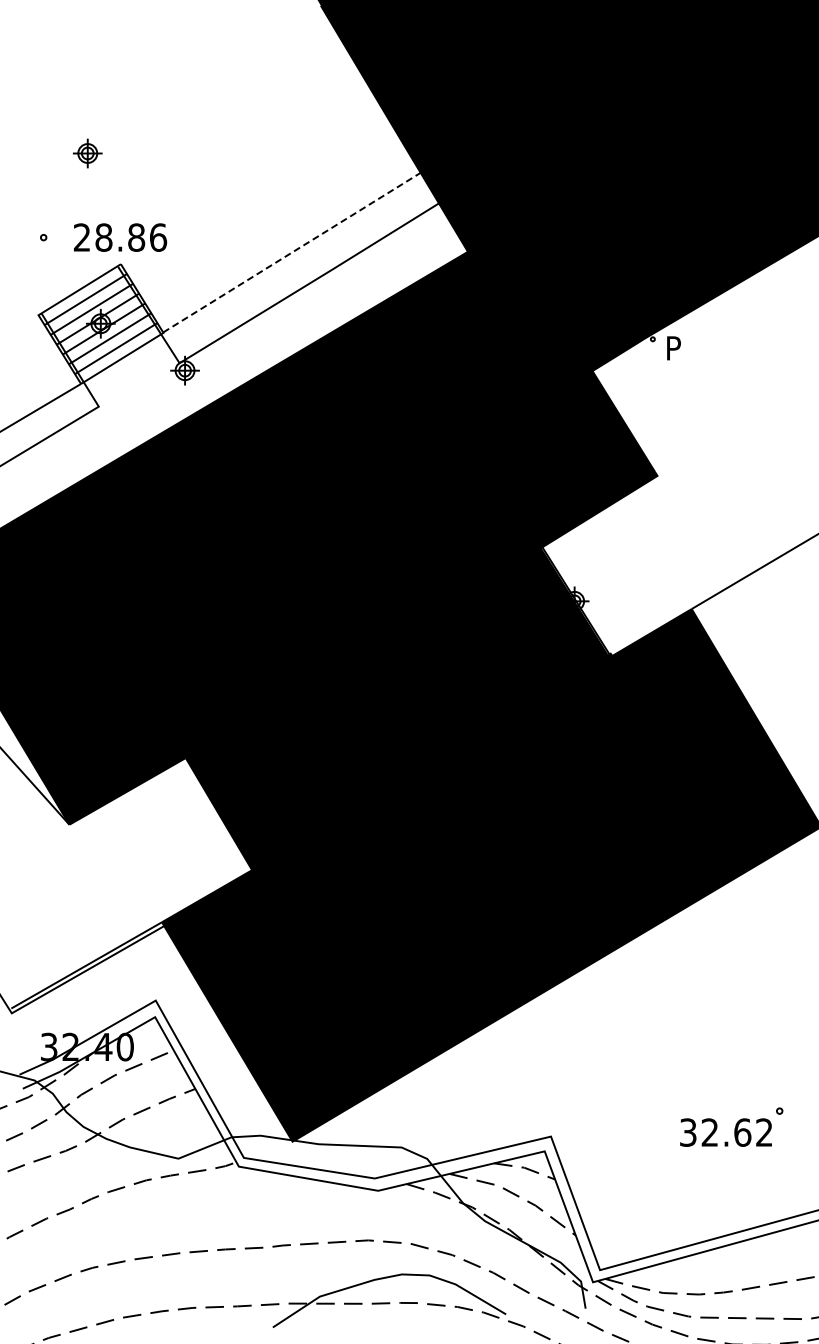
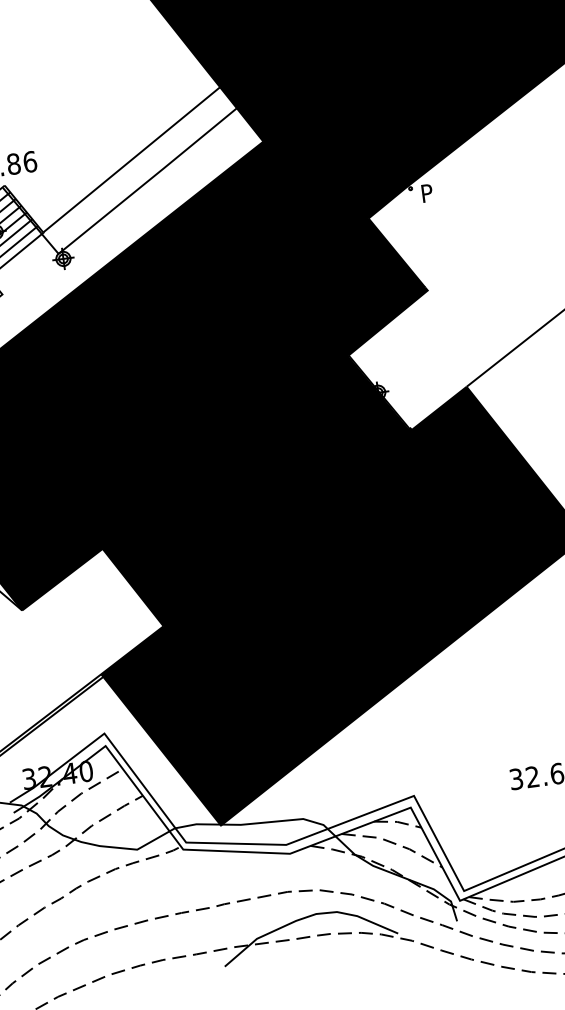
line: (292, 252) -> (132, 159), dashed -> solid

